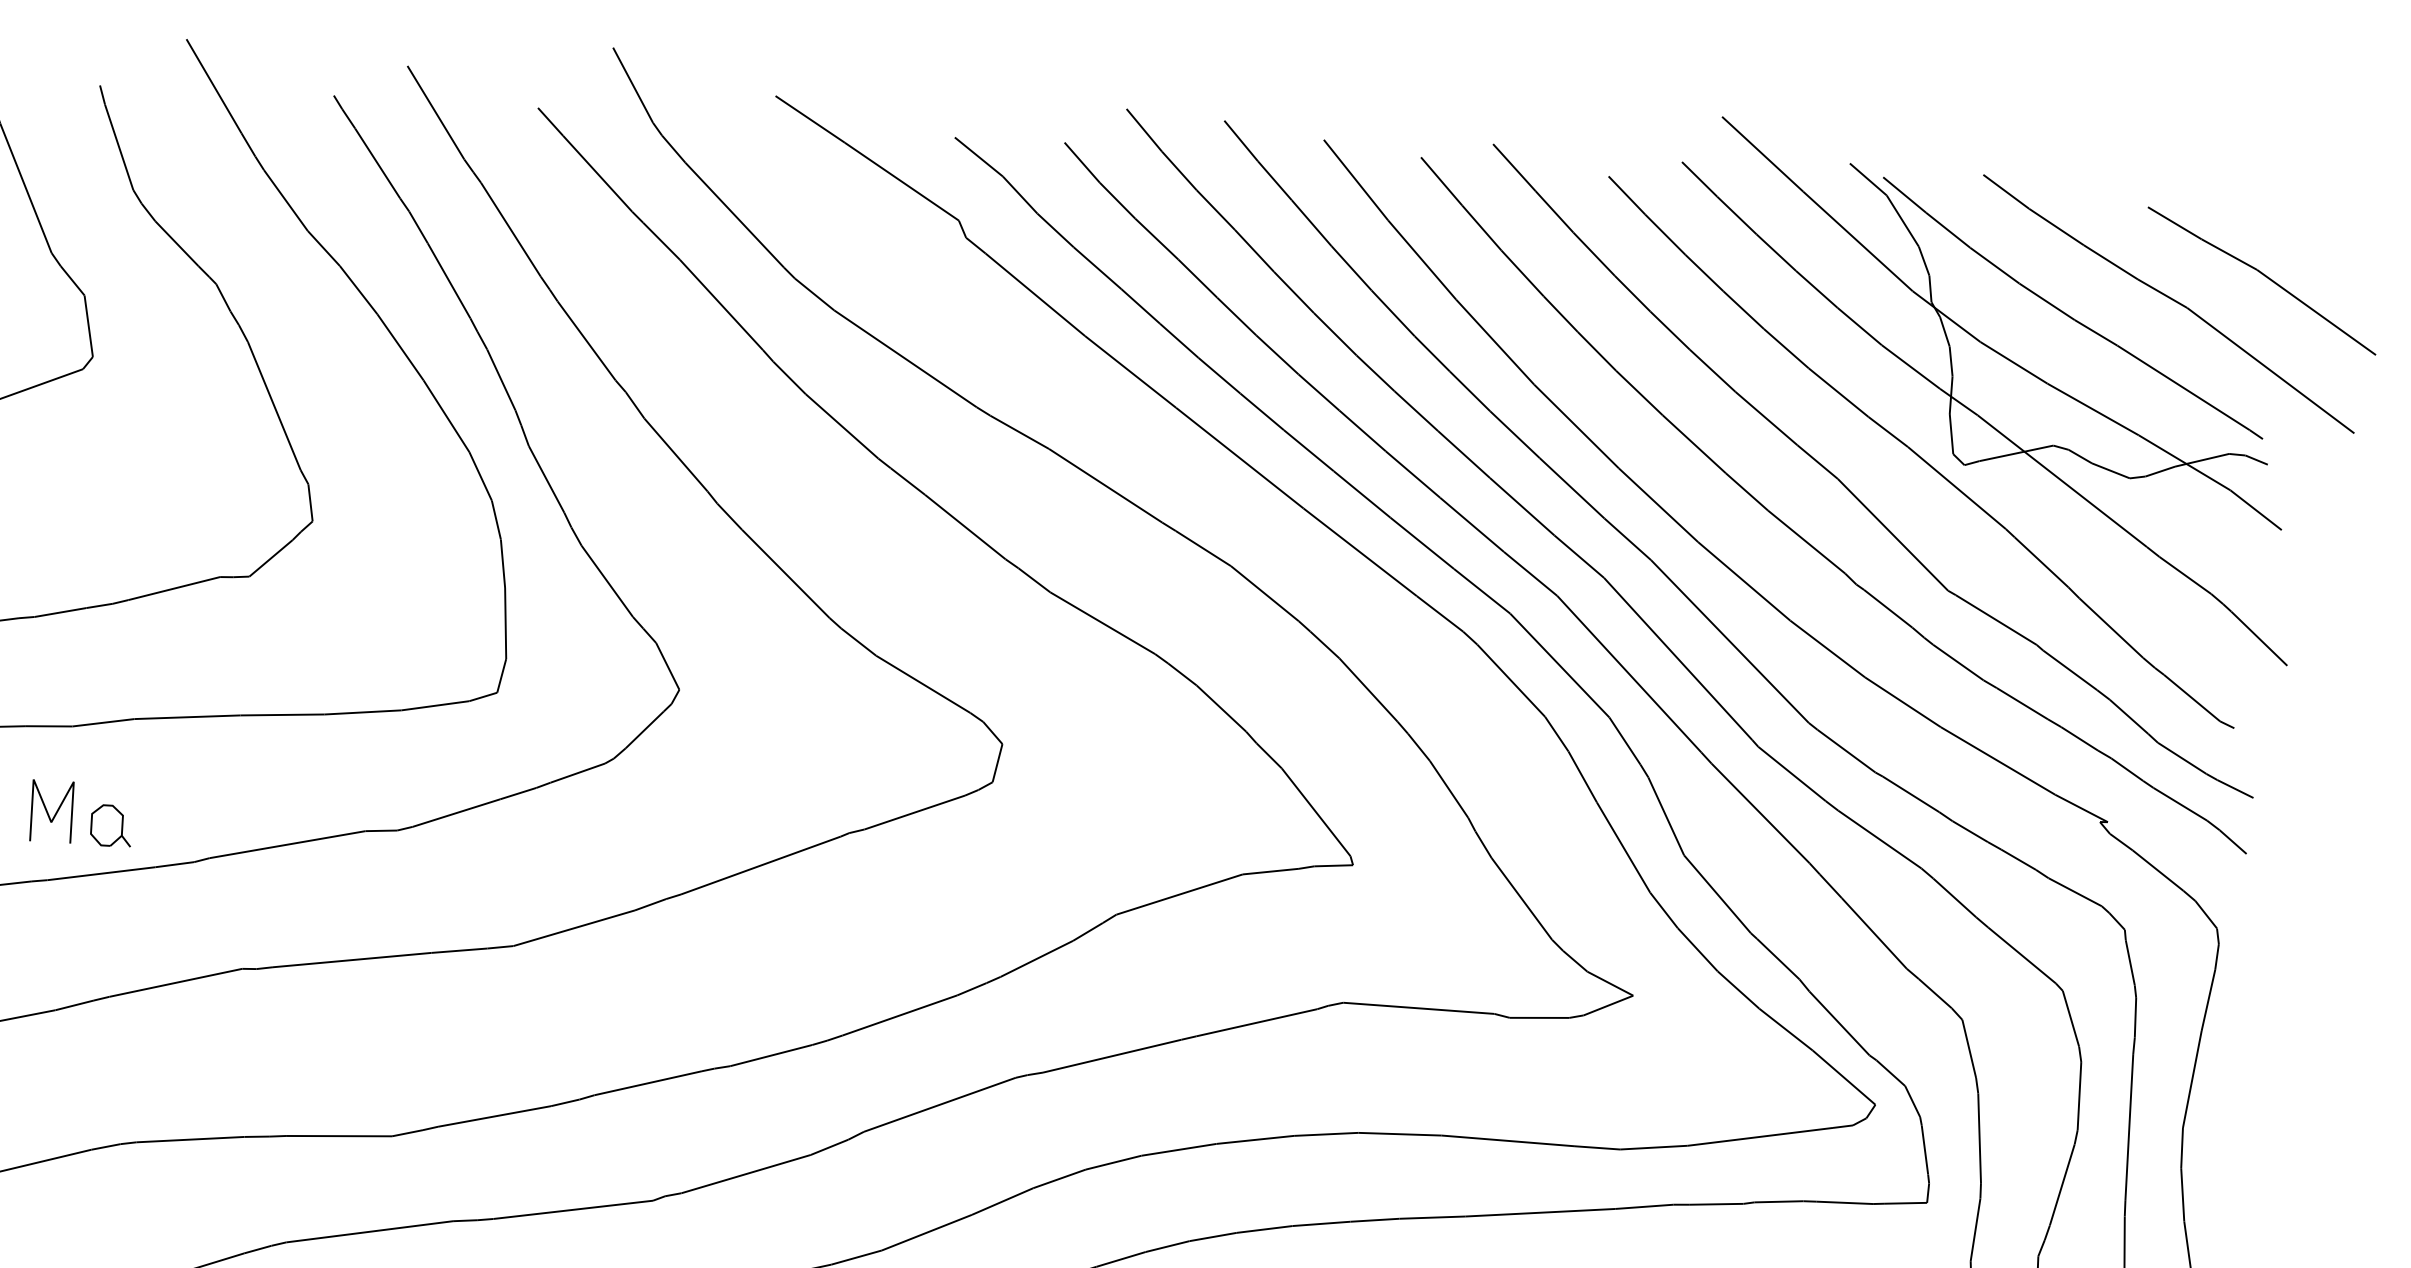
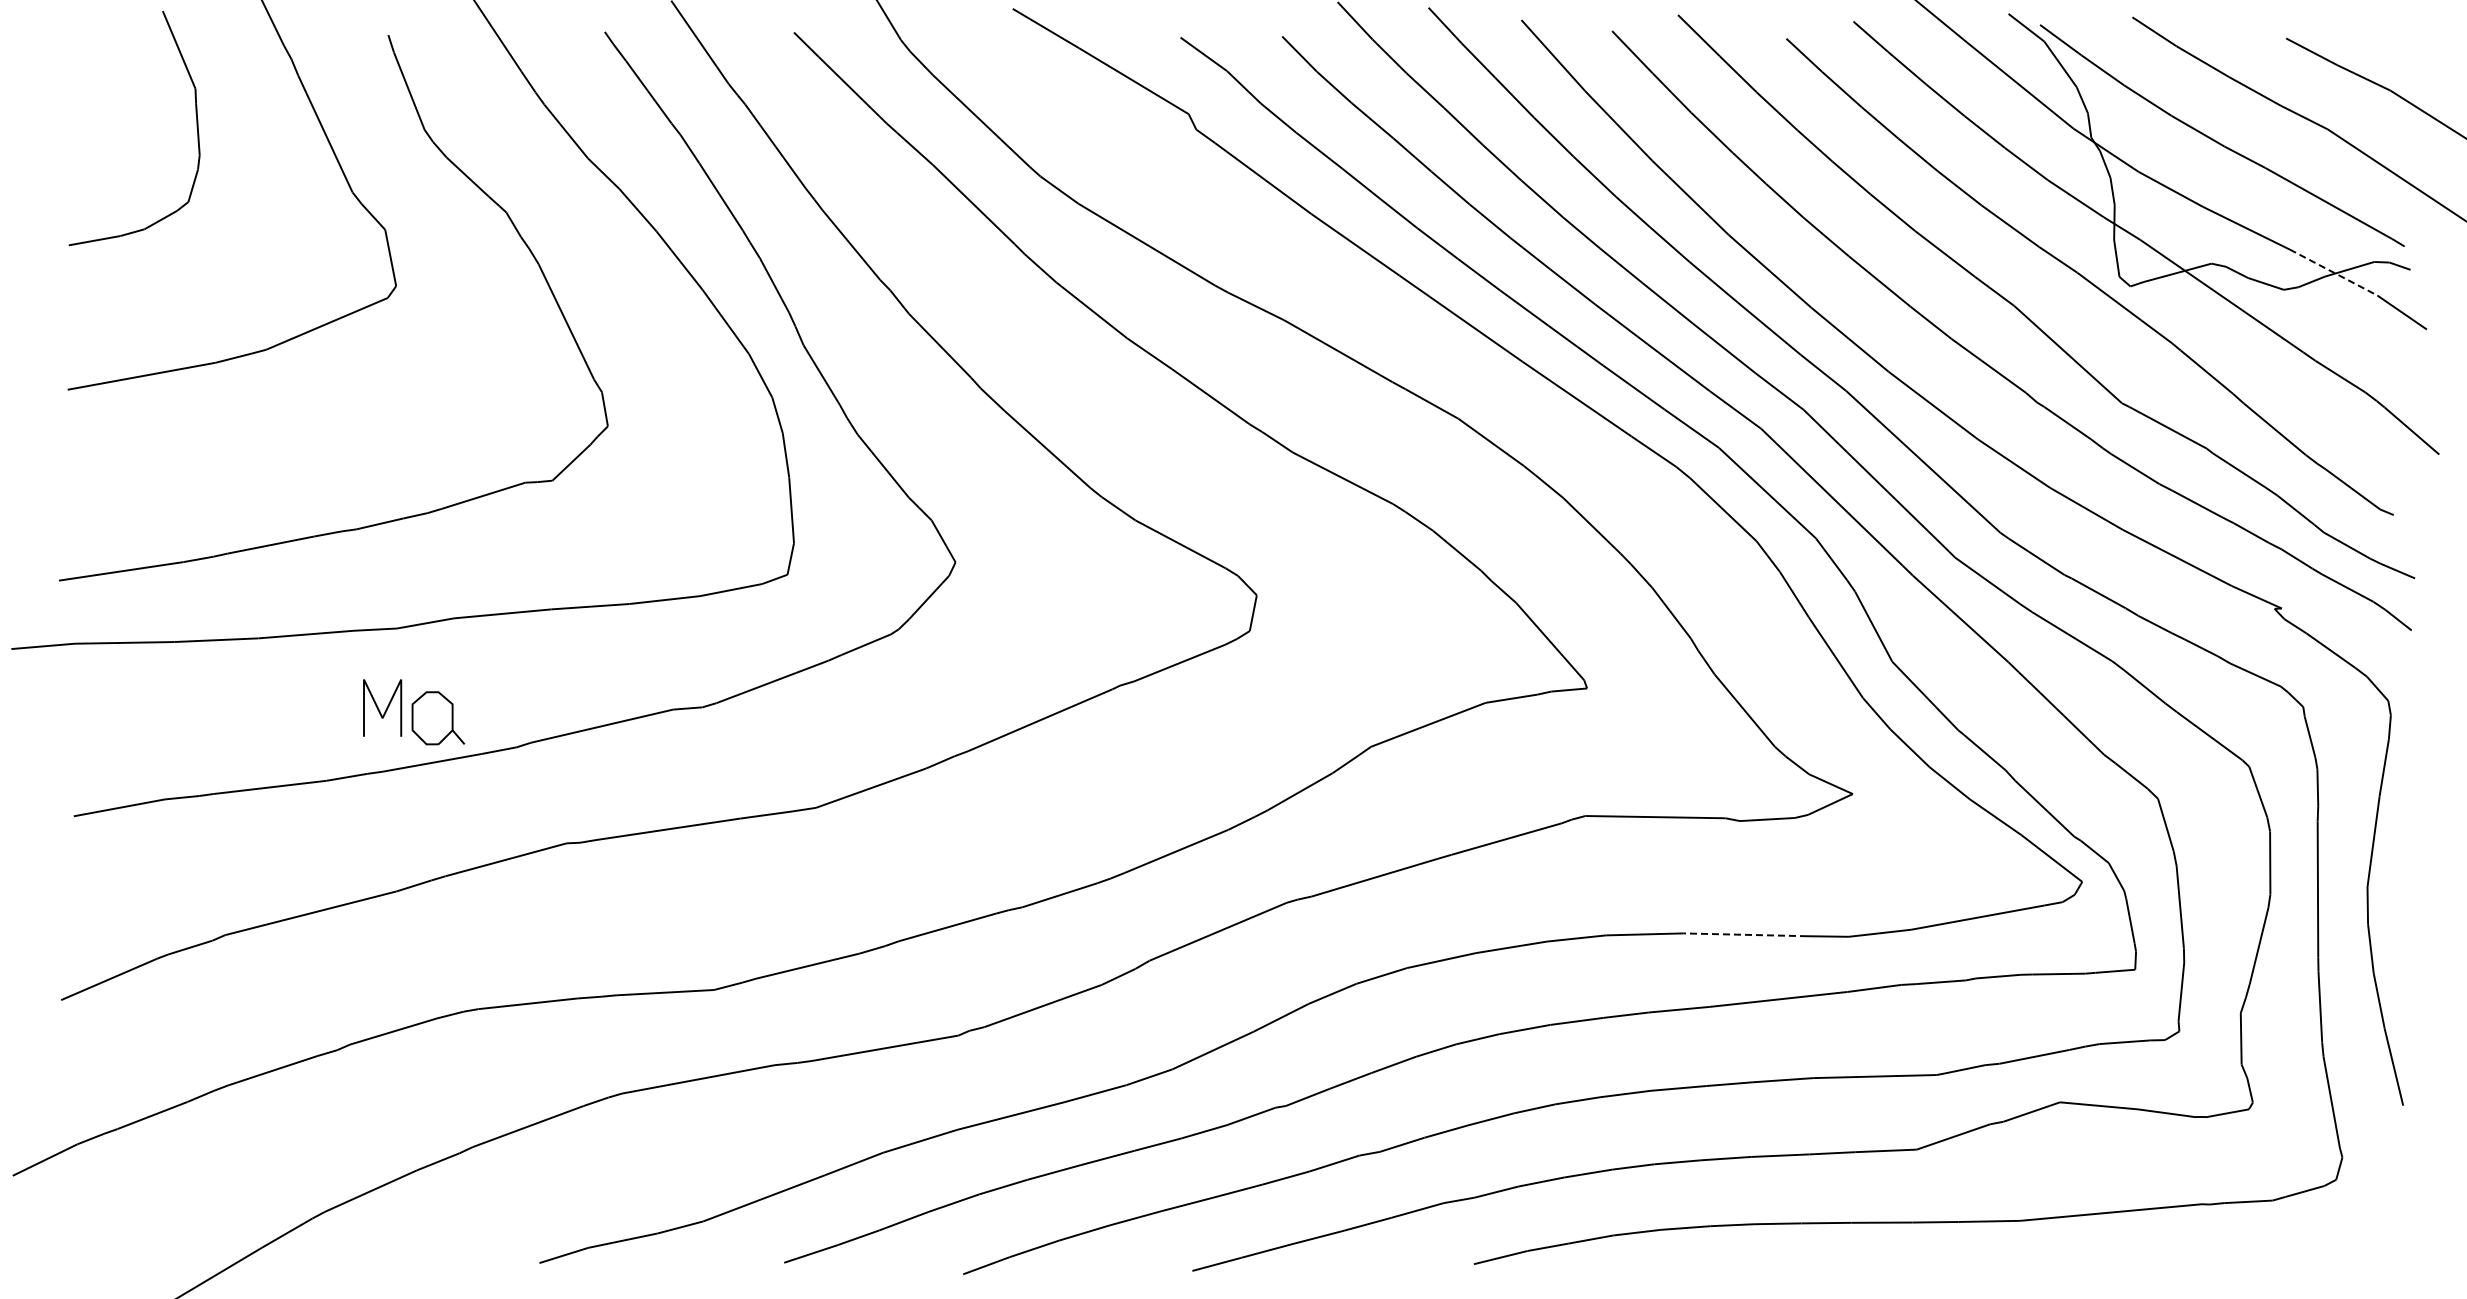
line: (2185, 463) -> (2334, 273), solid -> dashed
part: (110, 825) -> (437, 717), size x1.4
line: (1508, 1140) -> (1745, 934), solid -> dashed

